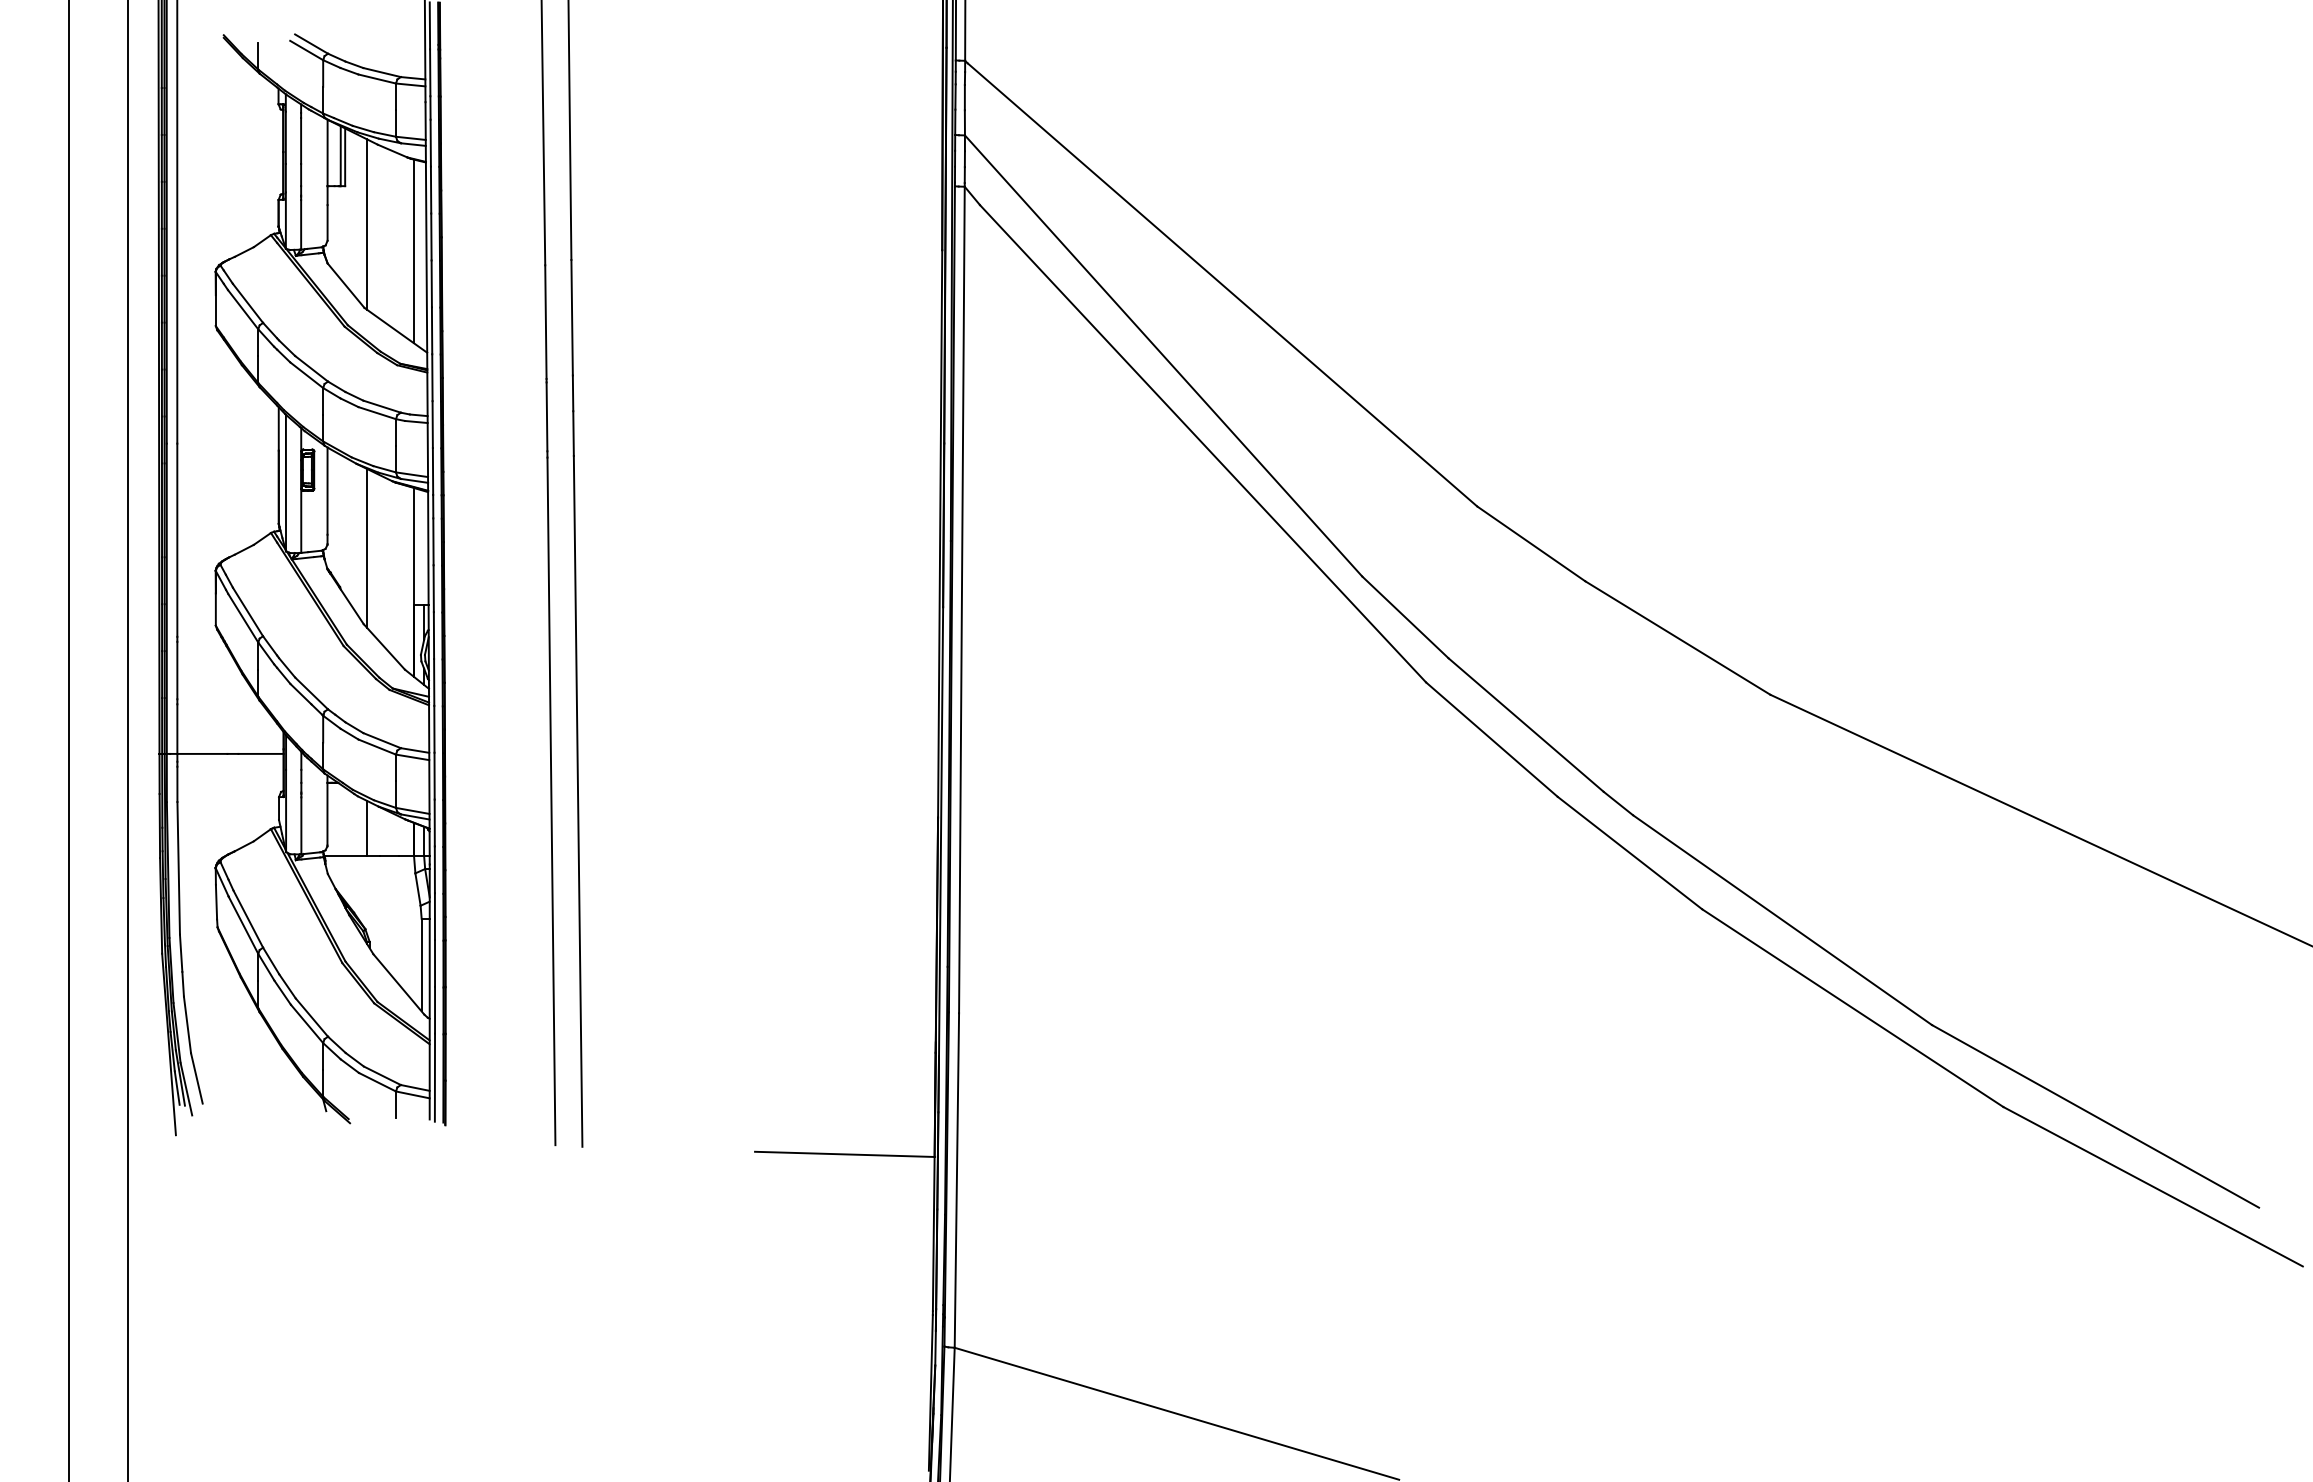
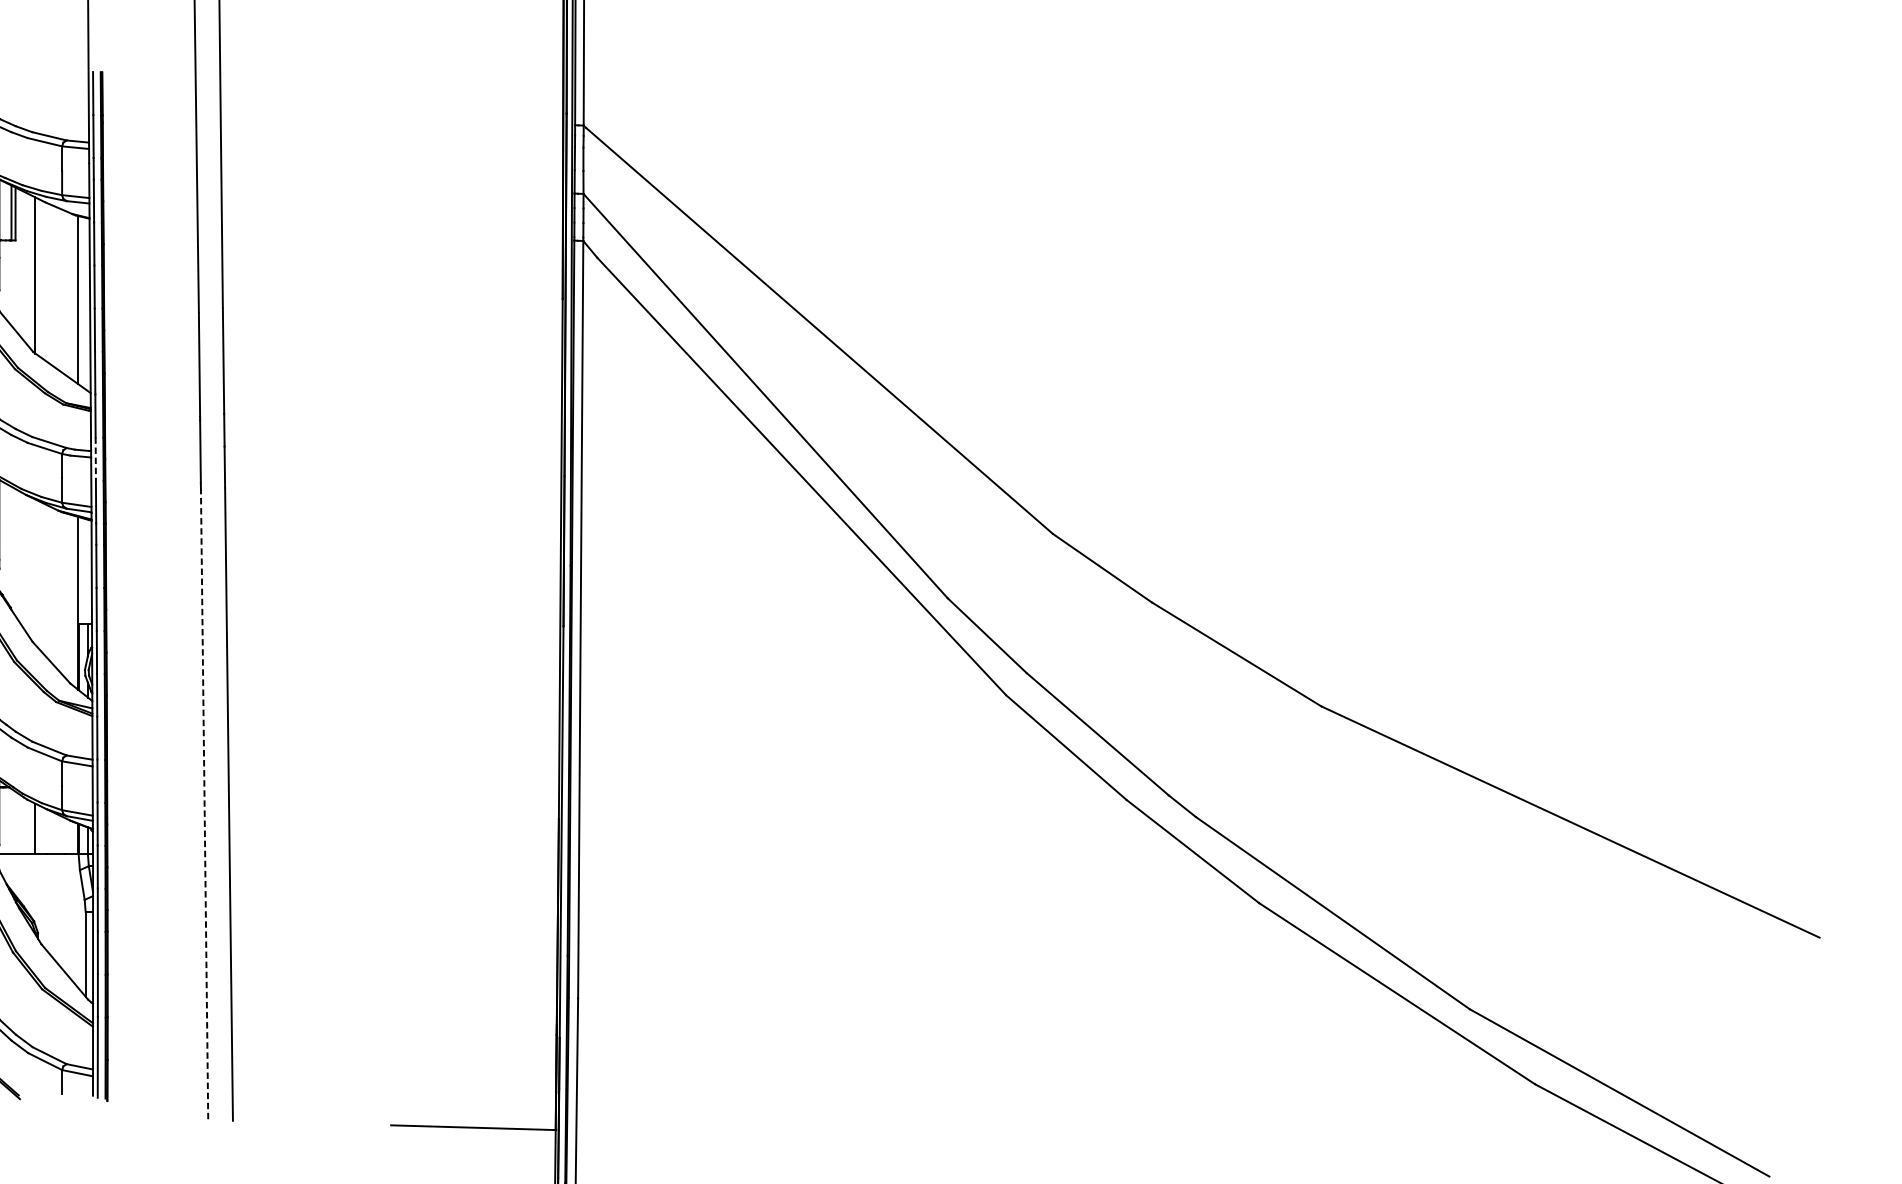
line: (432, 425) -> (95, 459), solid -> dashed
line: (366, 547) -> (35, 571), removed
line: (551, 801) -> (204, 804), solid -> dashed

